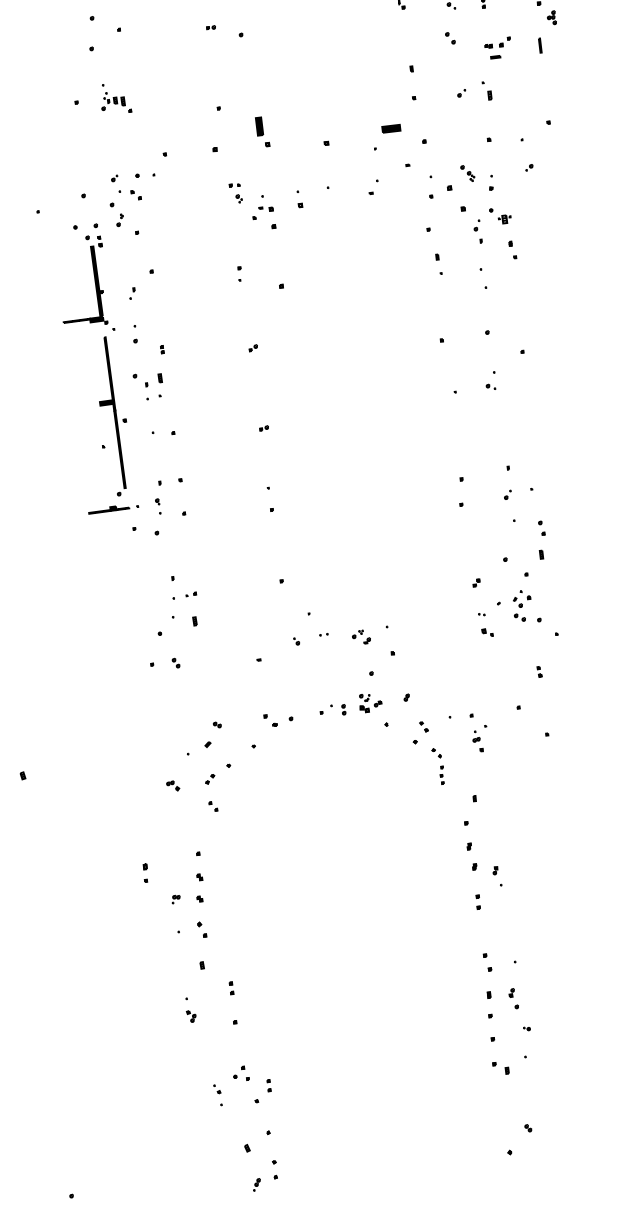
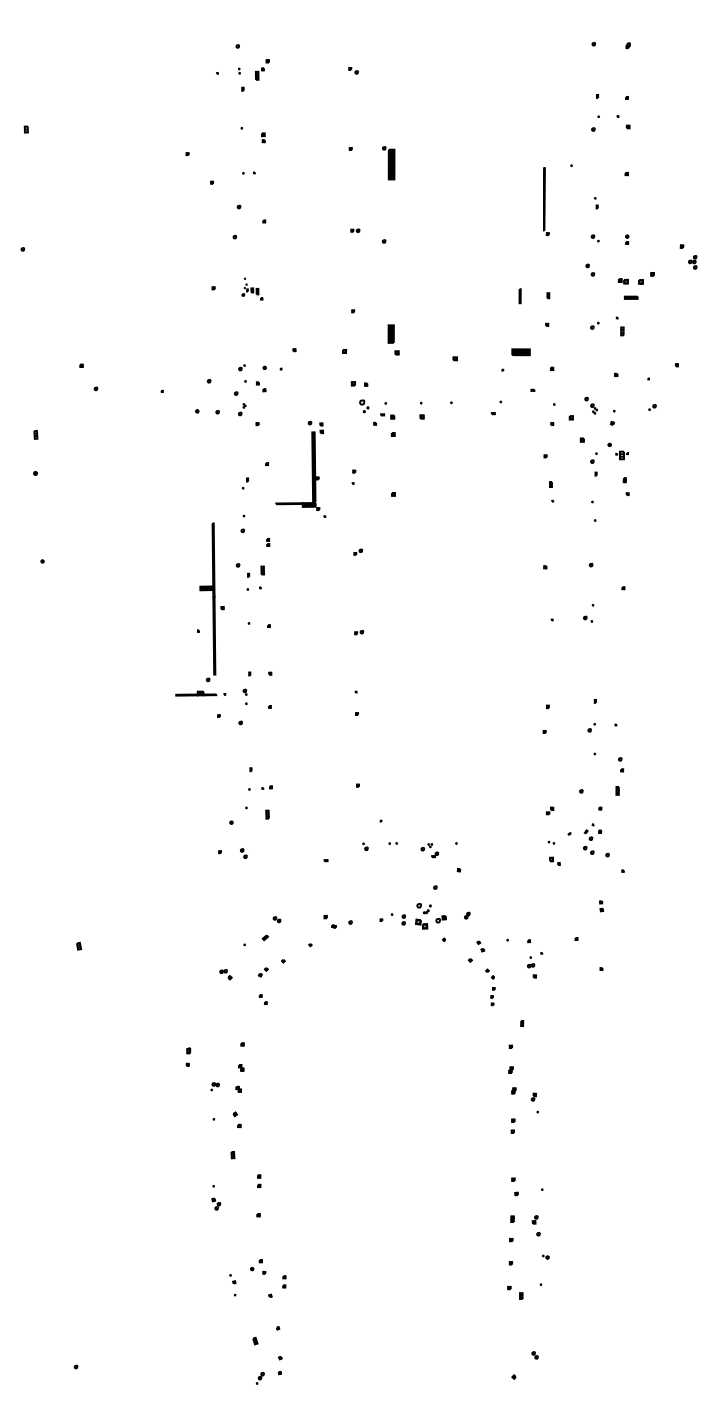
line: (539, 45) -> (519, 296), moved
part: (498, 48) -> (636, 285), size x1.4
part: (115, 98) -> (252, 288), size x0.7
part: (235, 193) -> (359, 397), size x1.6
part: (94, 283) -> (311, 468), moved
part: (370, 702) -> (430, 915), size x1.4

